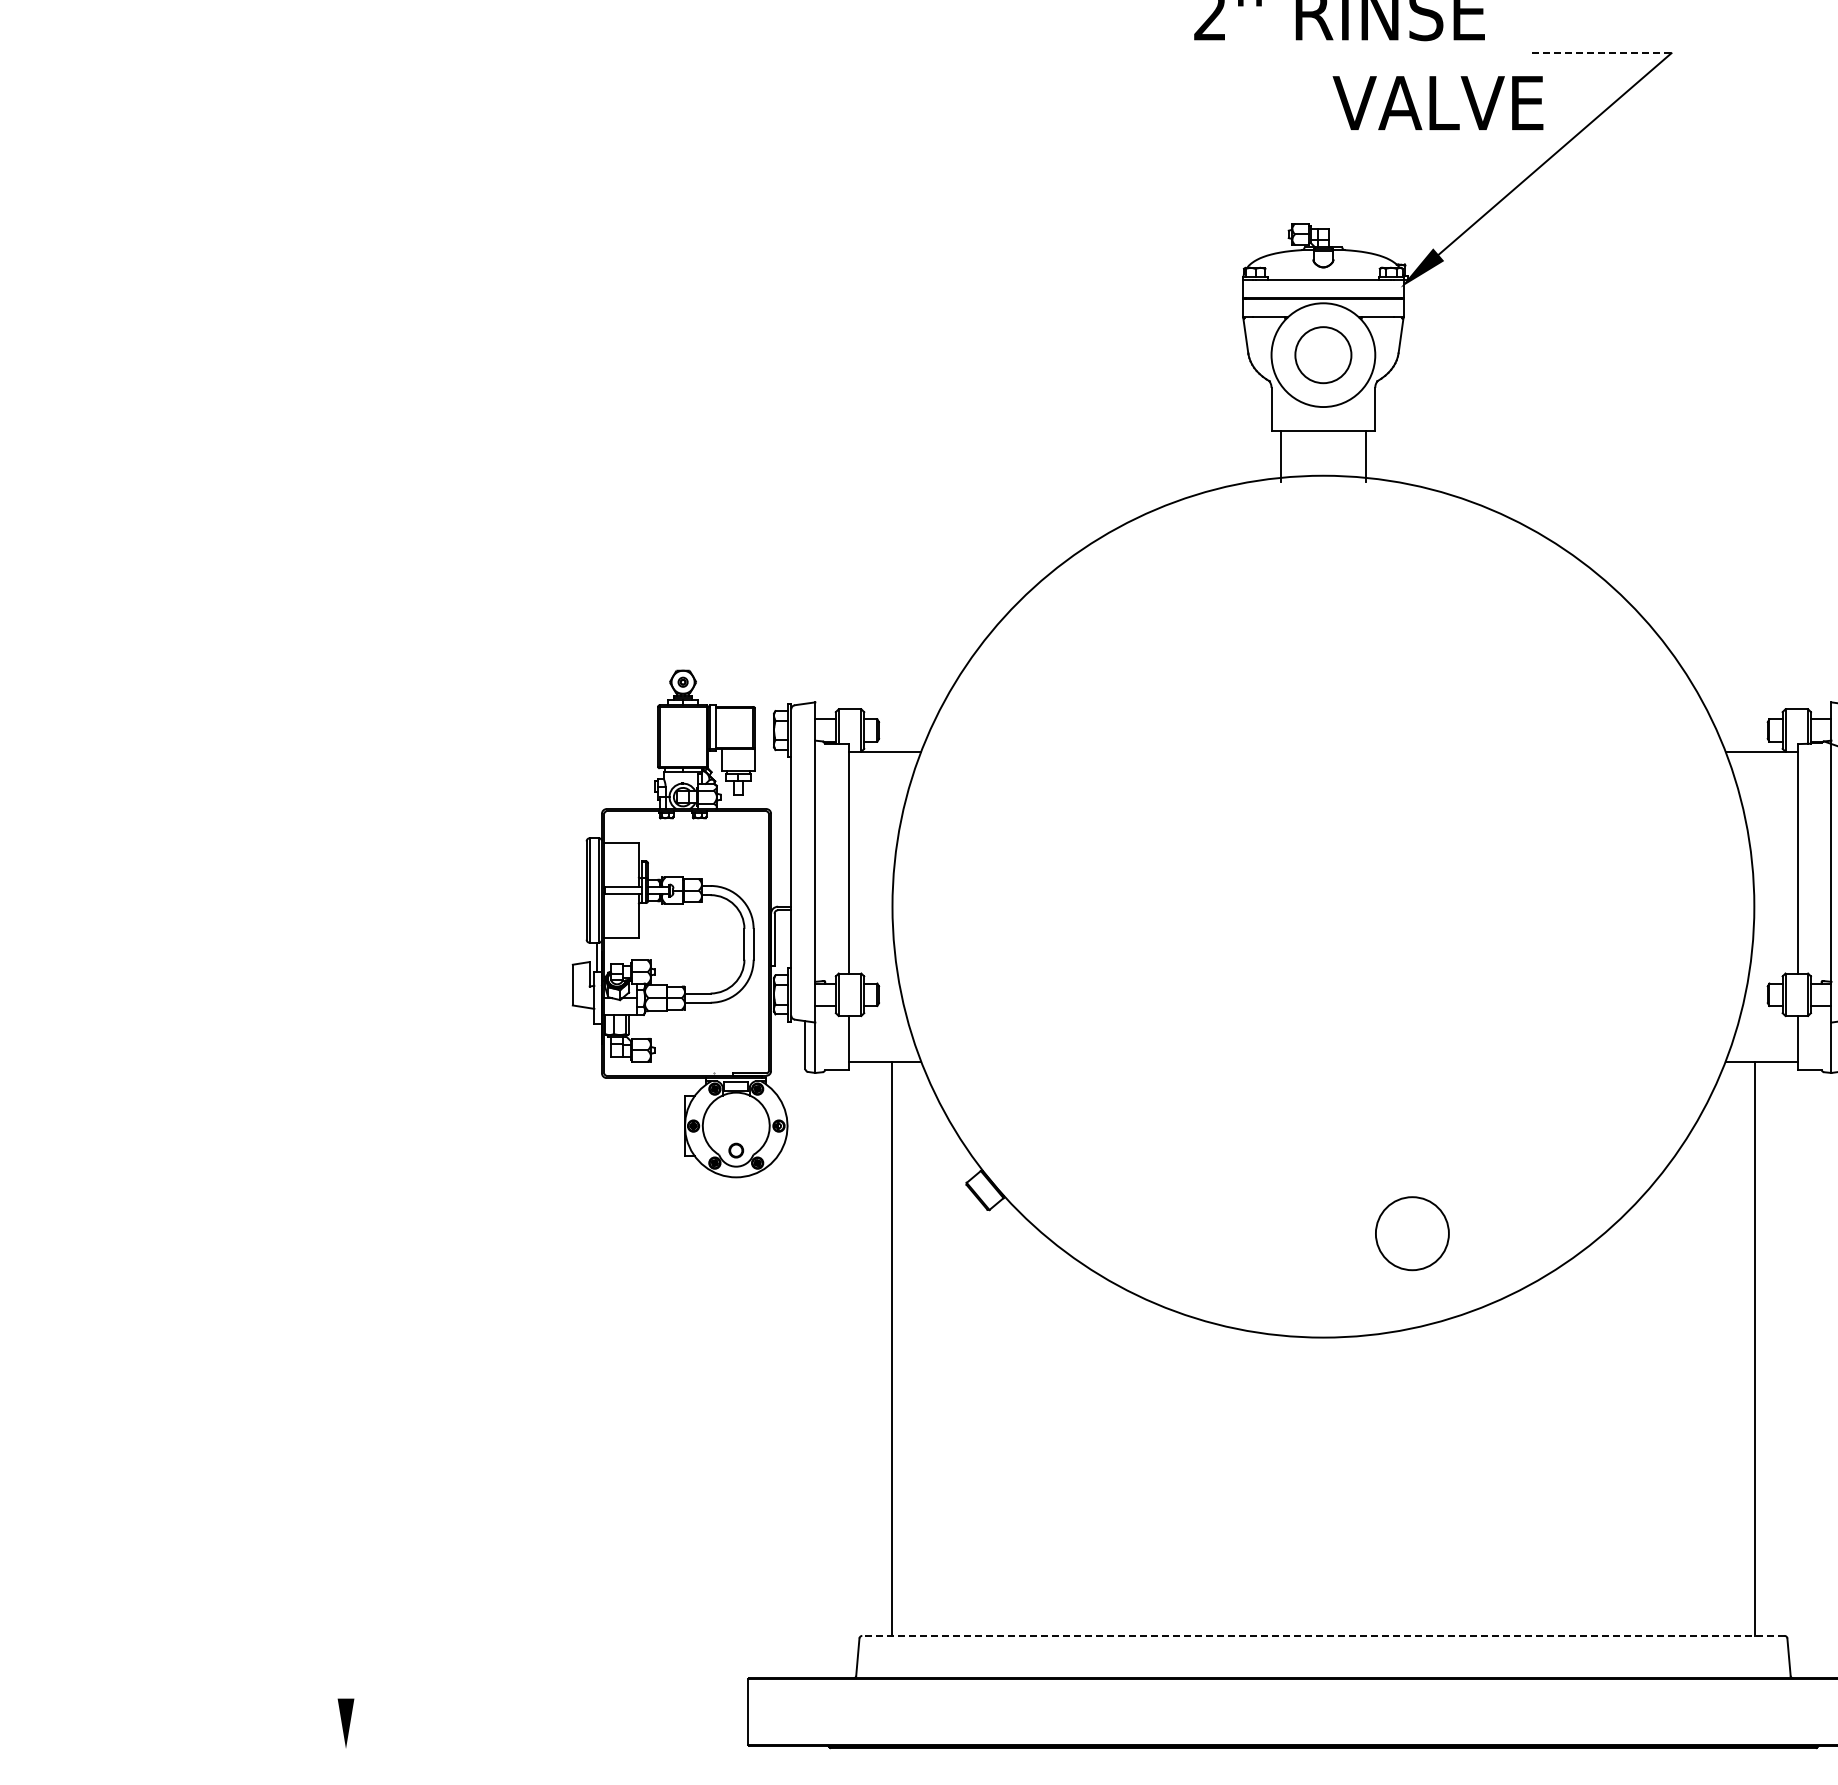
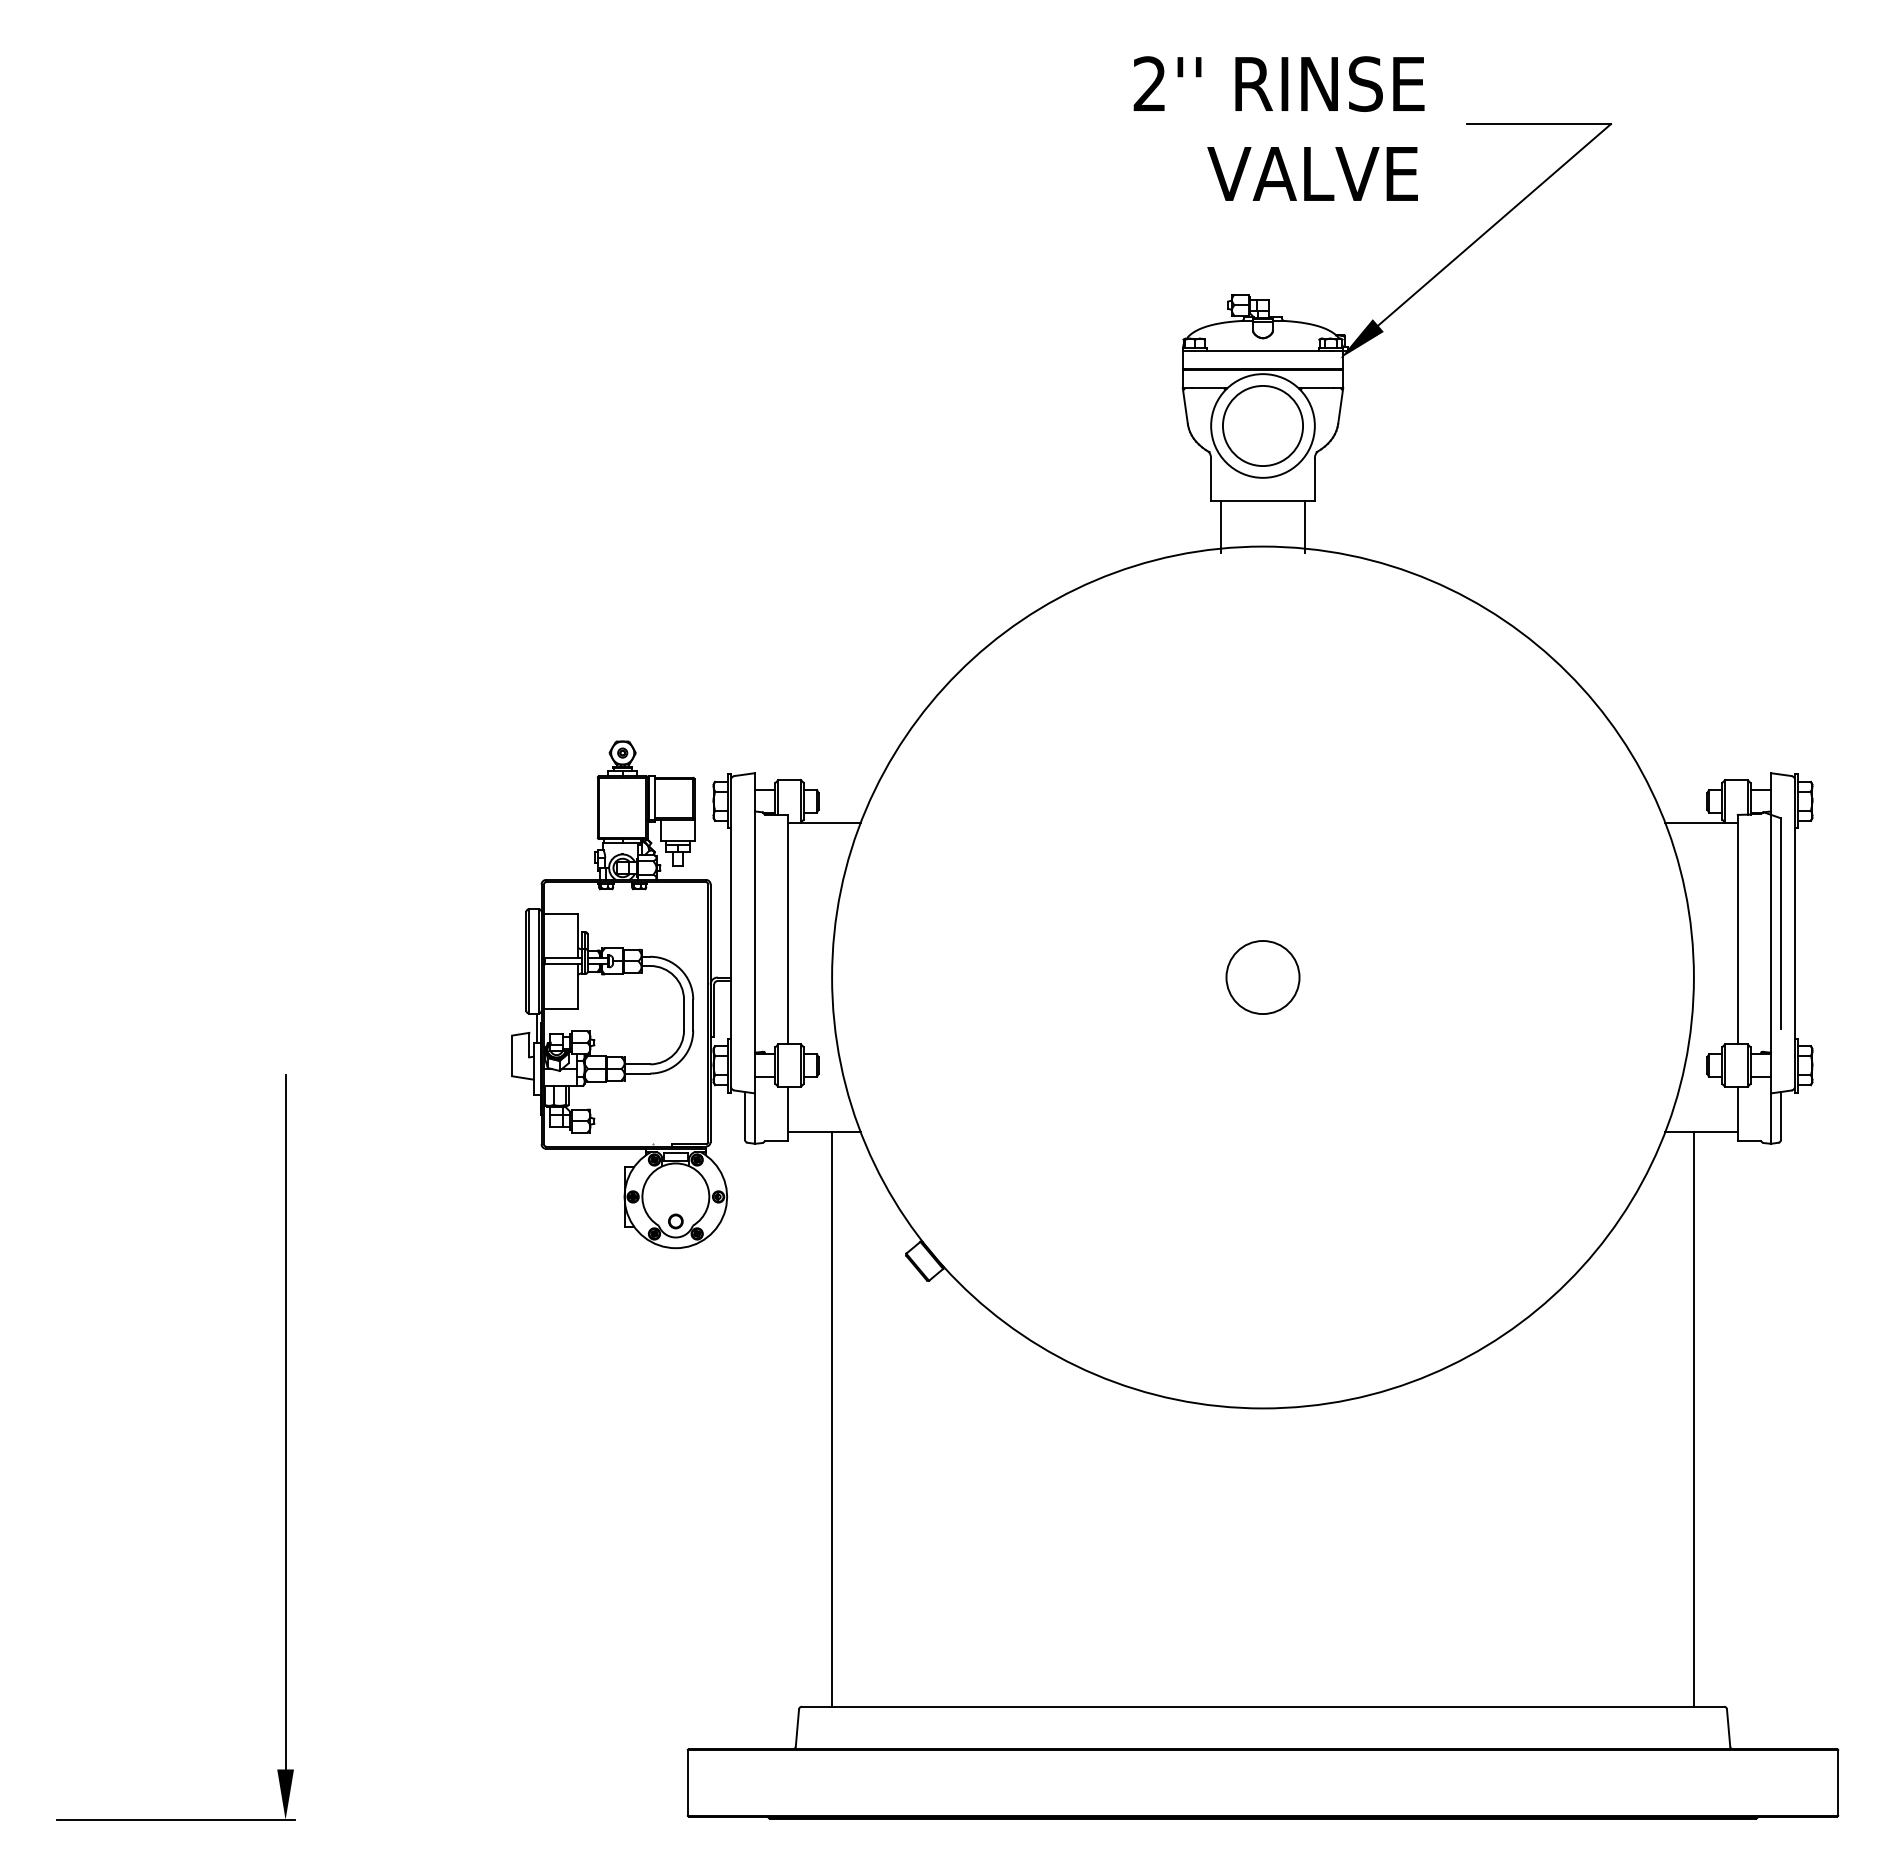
line: (1599, 53) -> (1539, 124), dashed -> solid
text: (1437, 102) -> (1312, 173), moved
circle: (1322, 354) -> (1262, 425), size x1.43
circle: (1411, 1233) -> (1262, 977), moved
line: (345, 1350) -> (285, 1421), added
line: (1322, 1635) -> (1262, 1706), dashed -> solid
line: (235, 1748) -> (175, 1819), added

